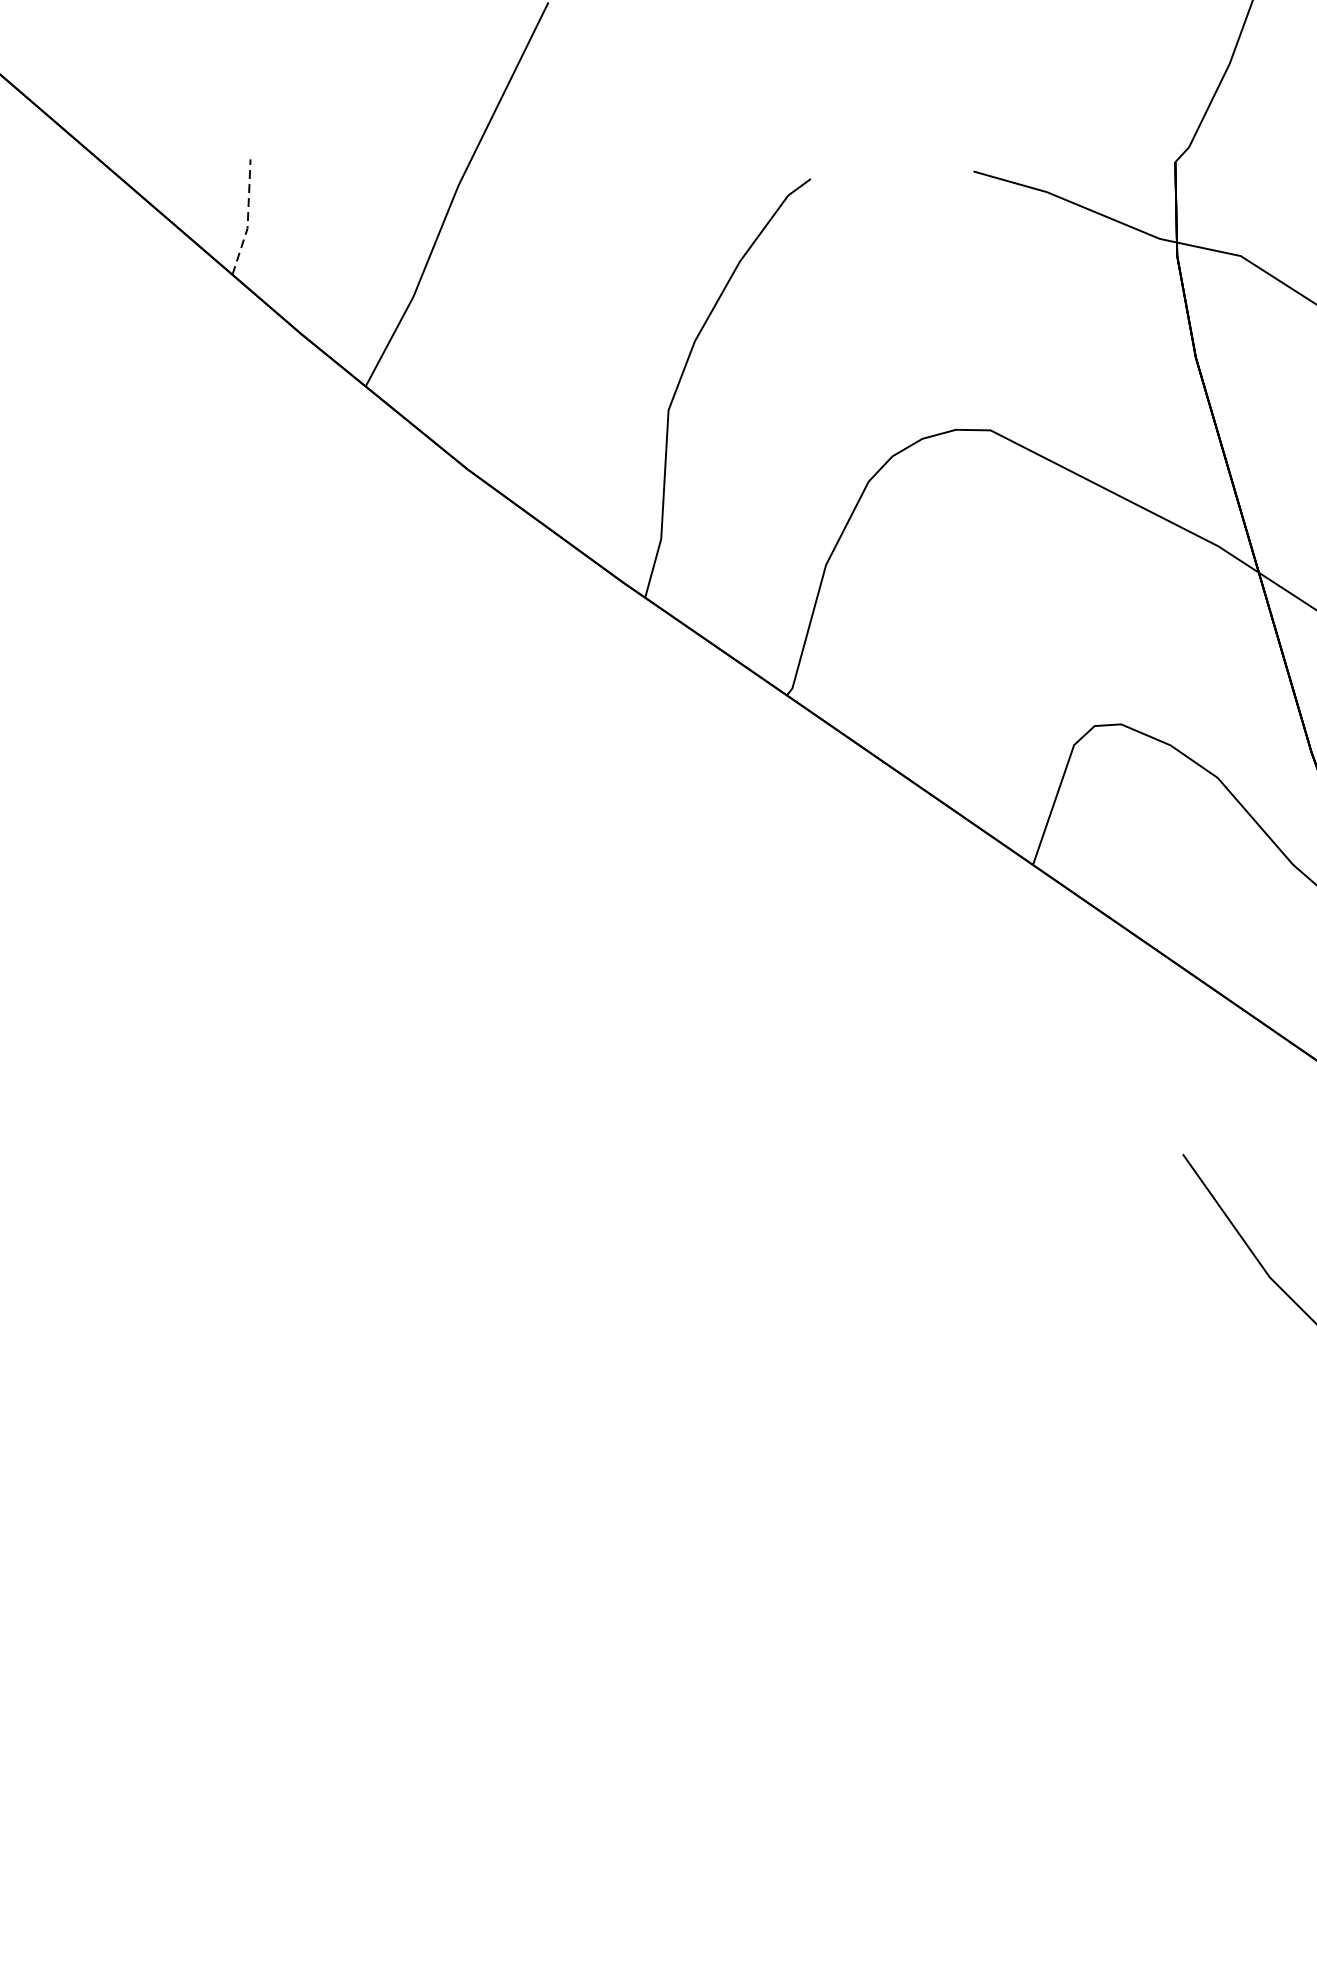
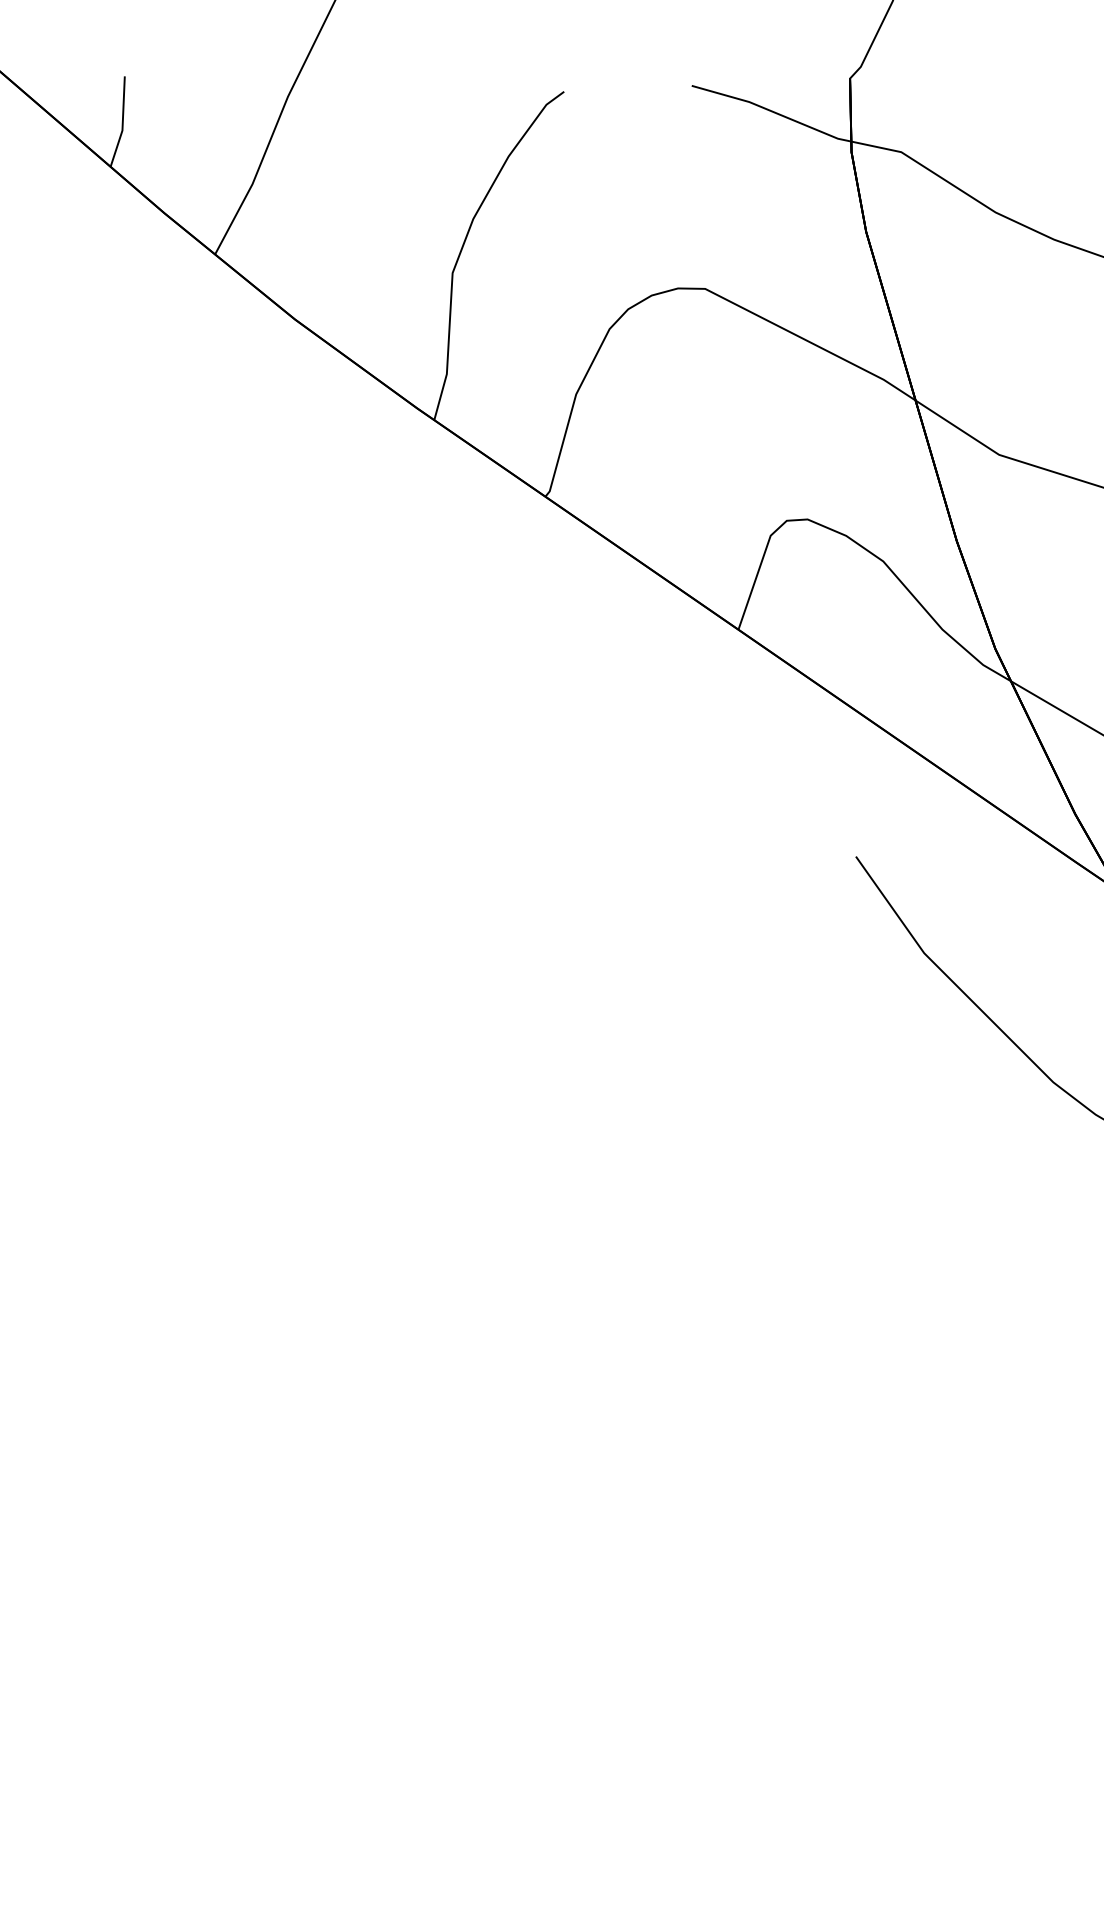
line: (247, 218) -> (122, 122), dashed -> solid

